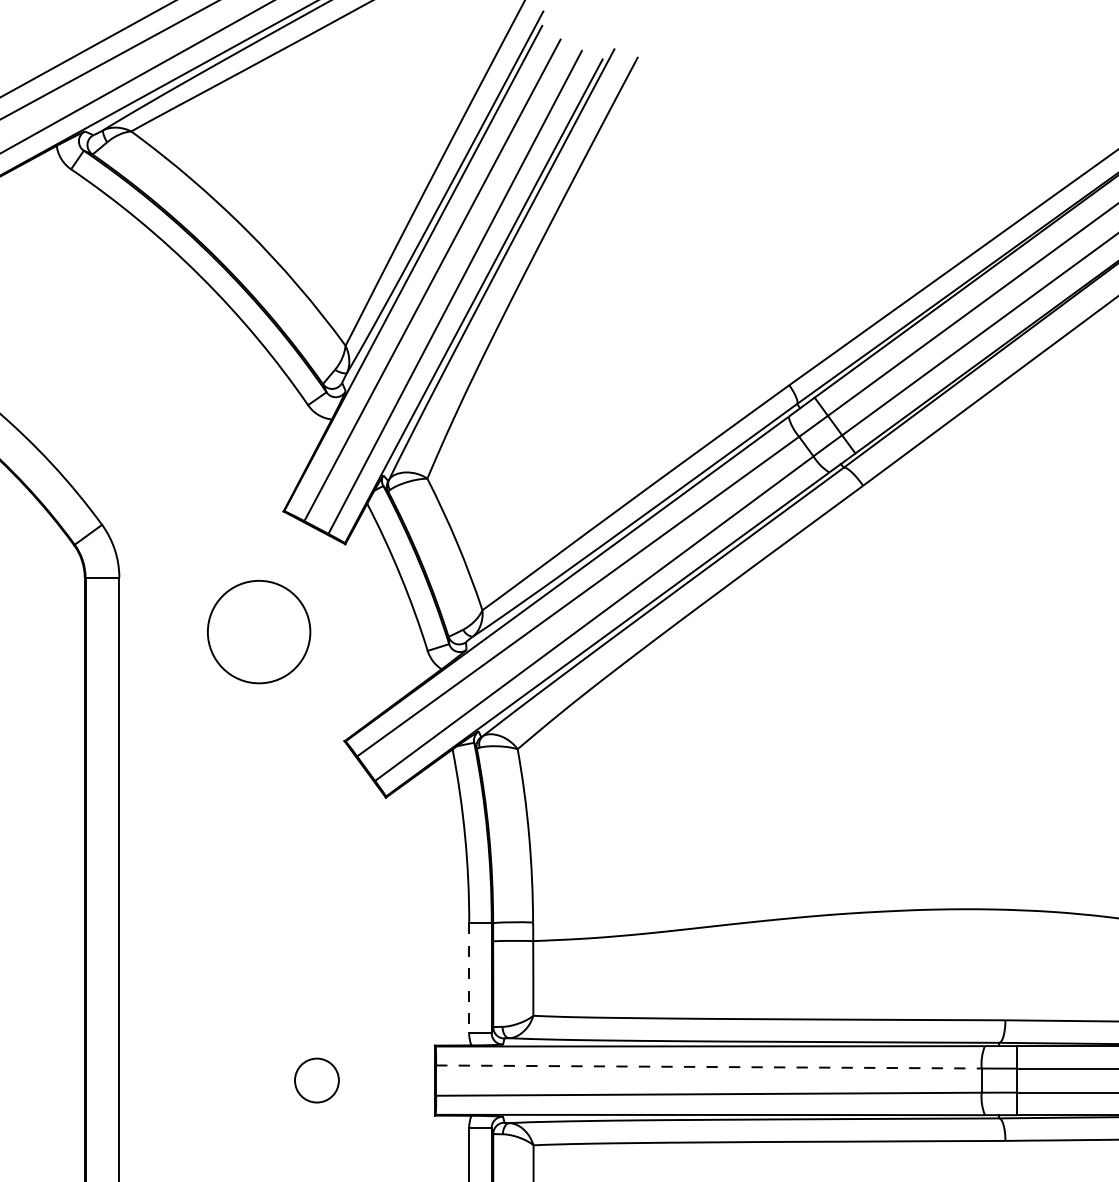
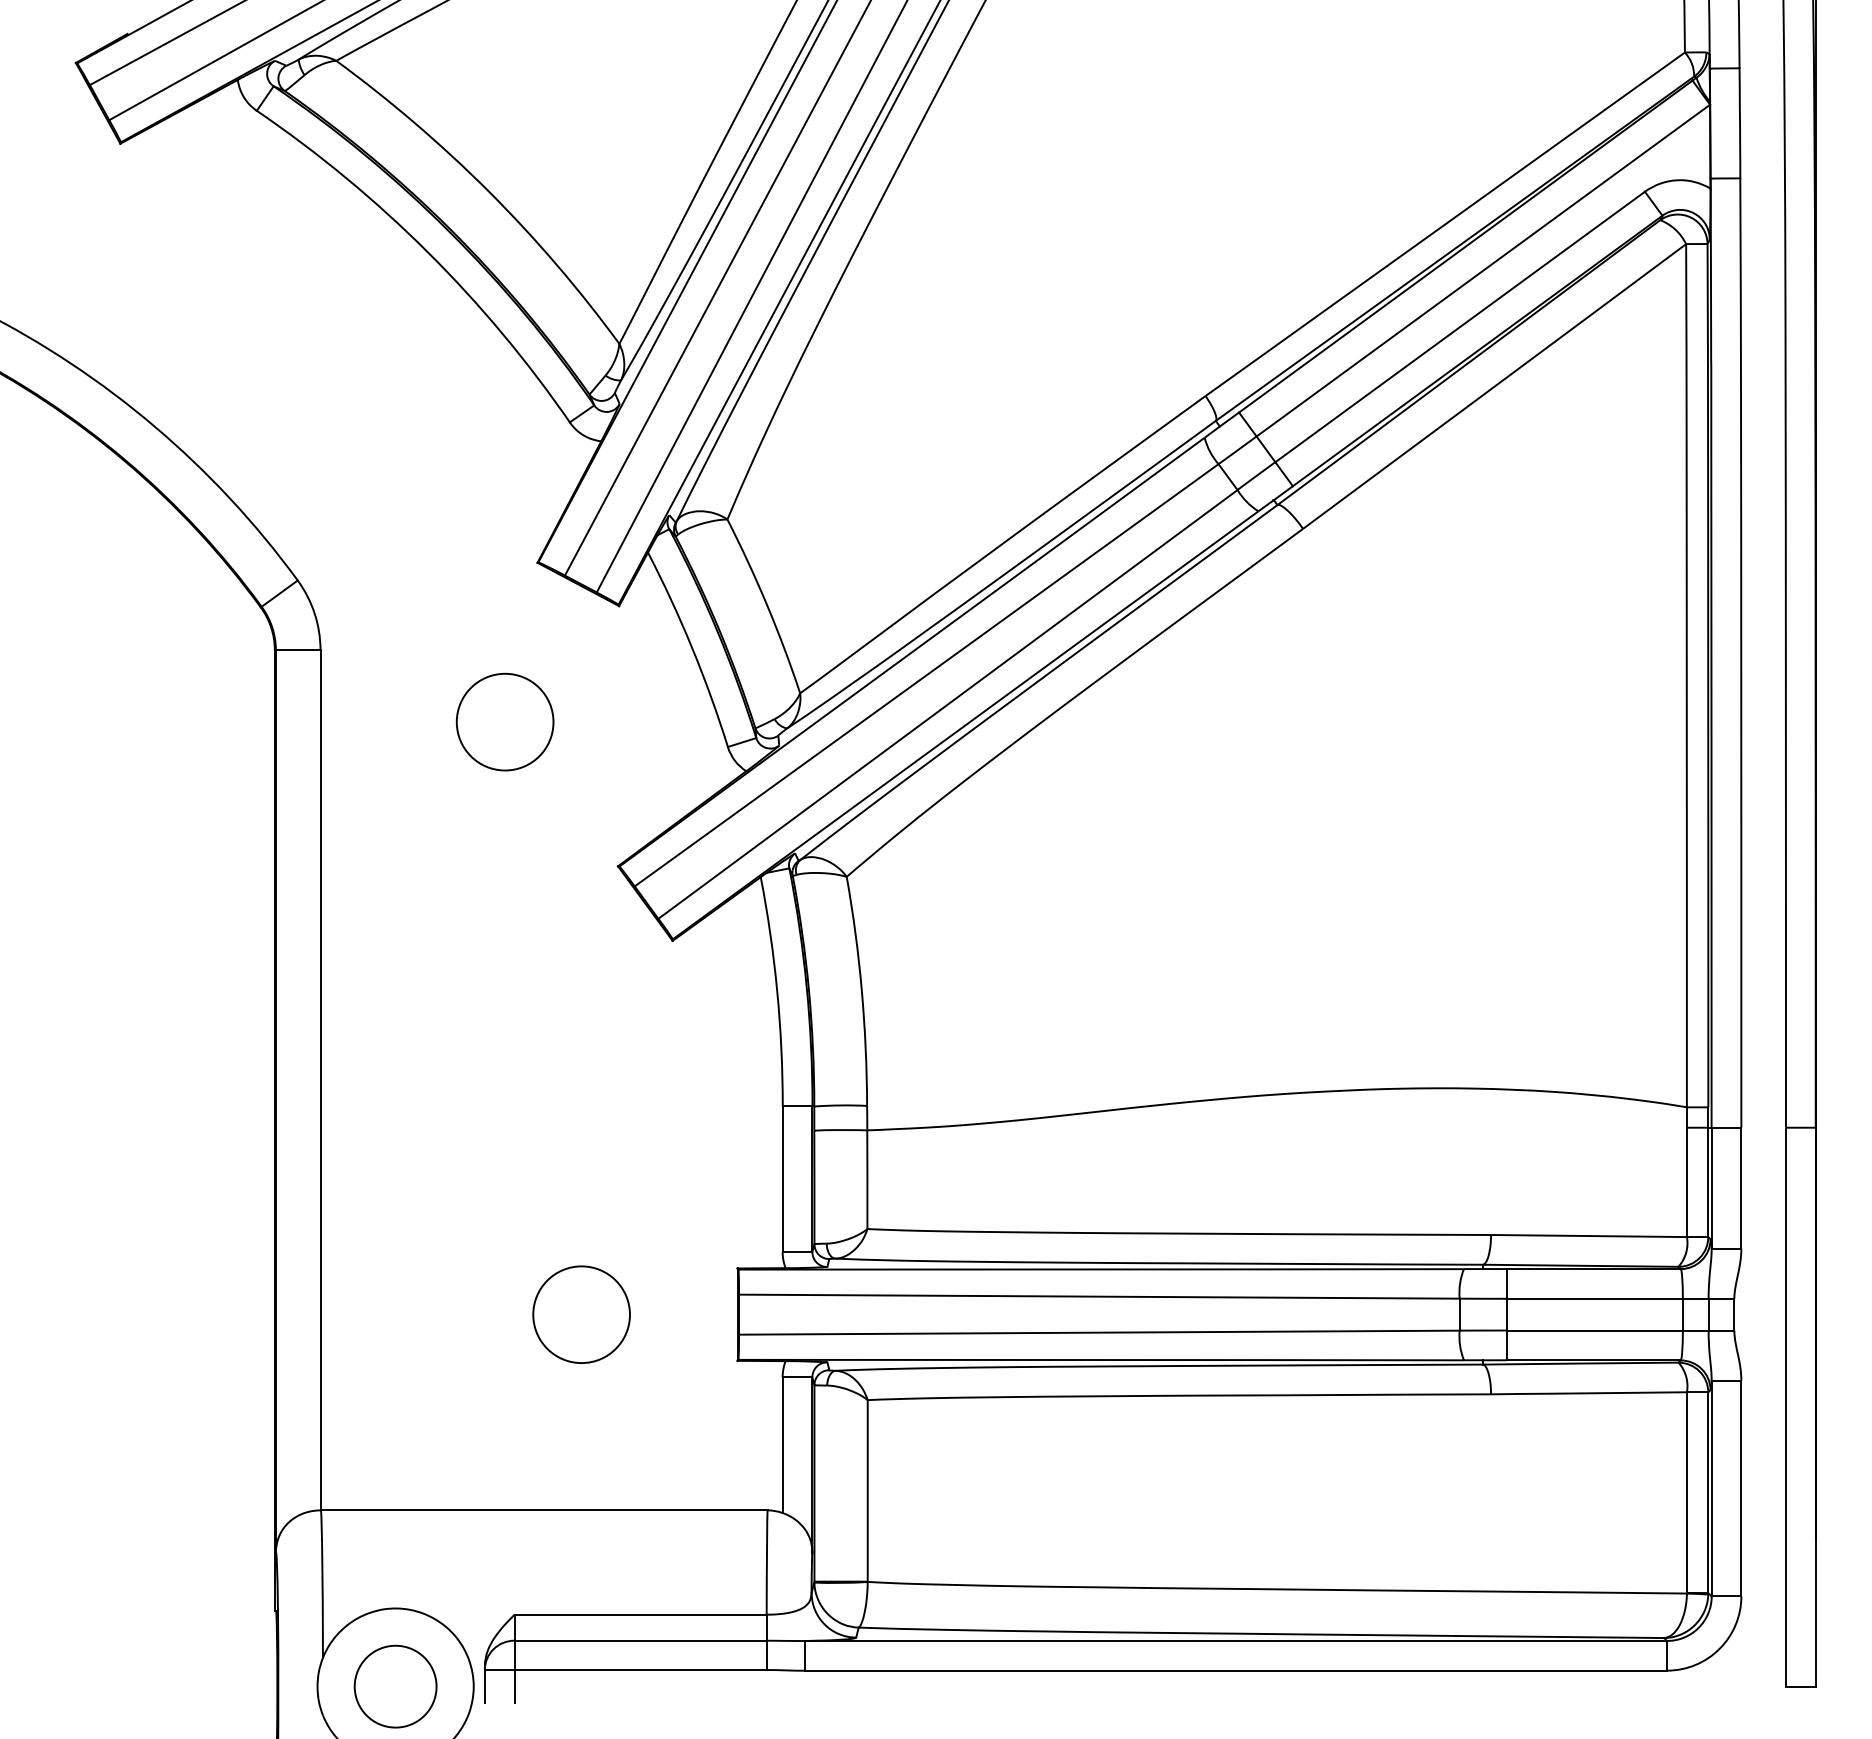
circle: (258, 631) -> (504, 721), size x0.71
line: (469, 978) -> (782, 1179), dashed -> solid
line: (709, 1066) -> (1099, 1296), dashed -> solid
circle: (316, 1080) -> (581, 1314), size x1.67

